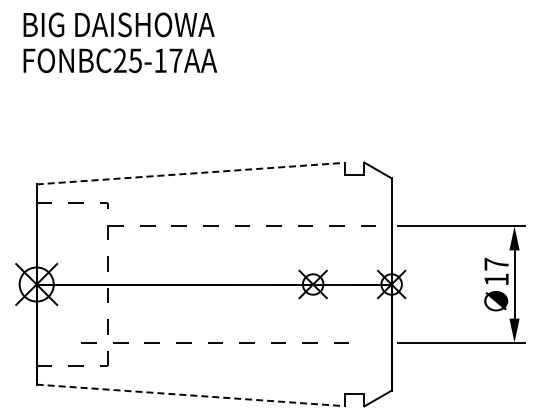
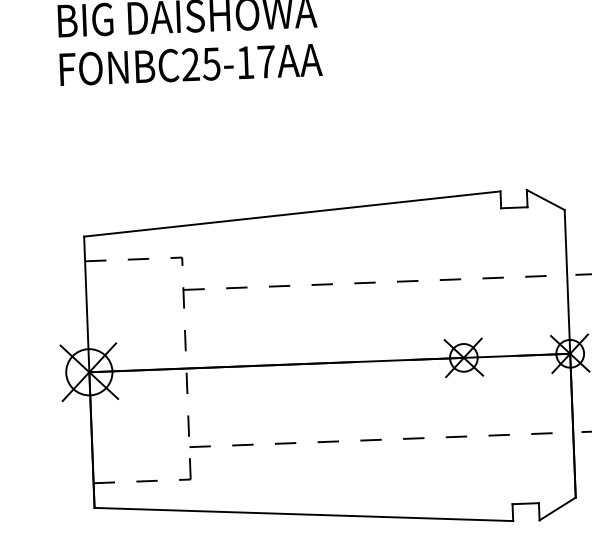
line: (191, 173) -> (293, 213), dashed -> solid
line: (214, 342) -> (369, 440), moved
line: (191, 395) -> (304, 514), dashed -> solid

